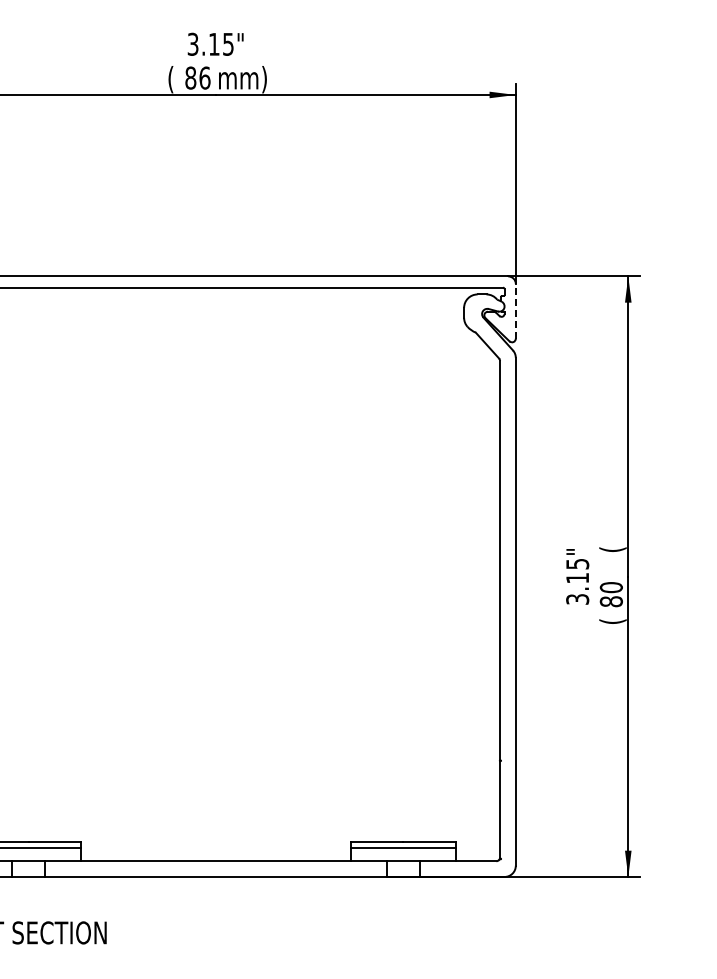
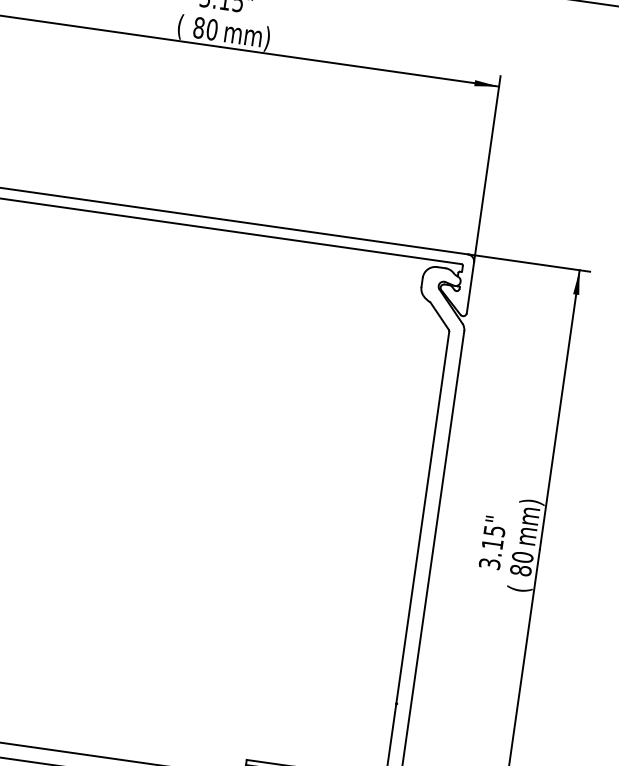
text: (204, 77) -> (211, 29), 86 -> 80
line: (515, 310) -> (470, 287), dashed -> solid
text: (612, 549) -> (528, 522), ( -> mm)

